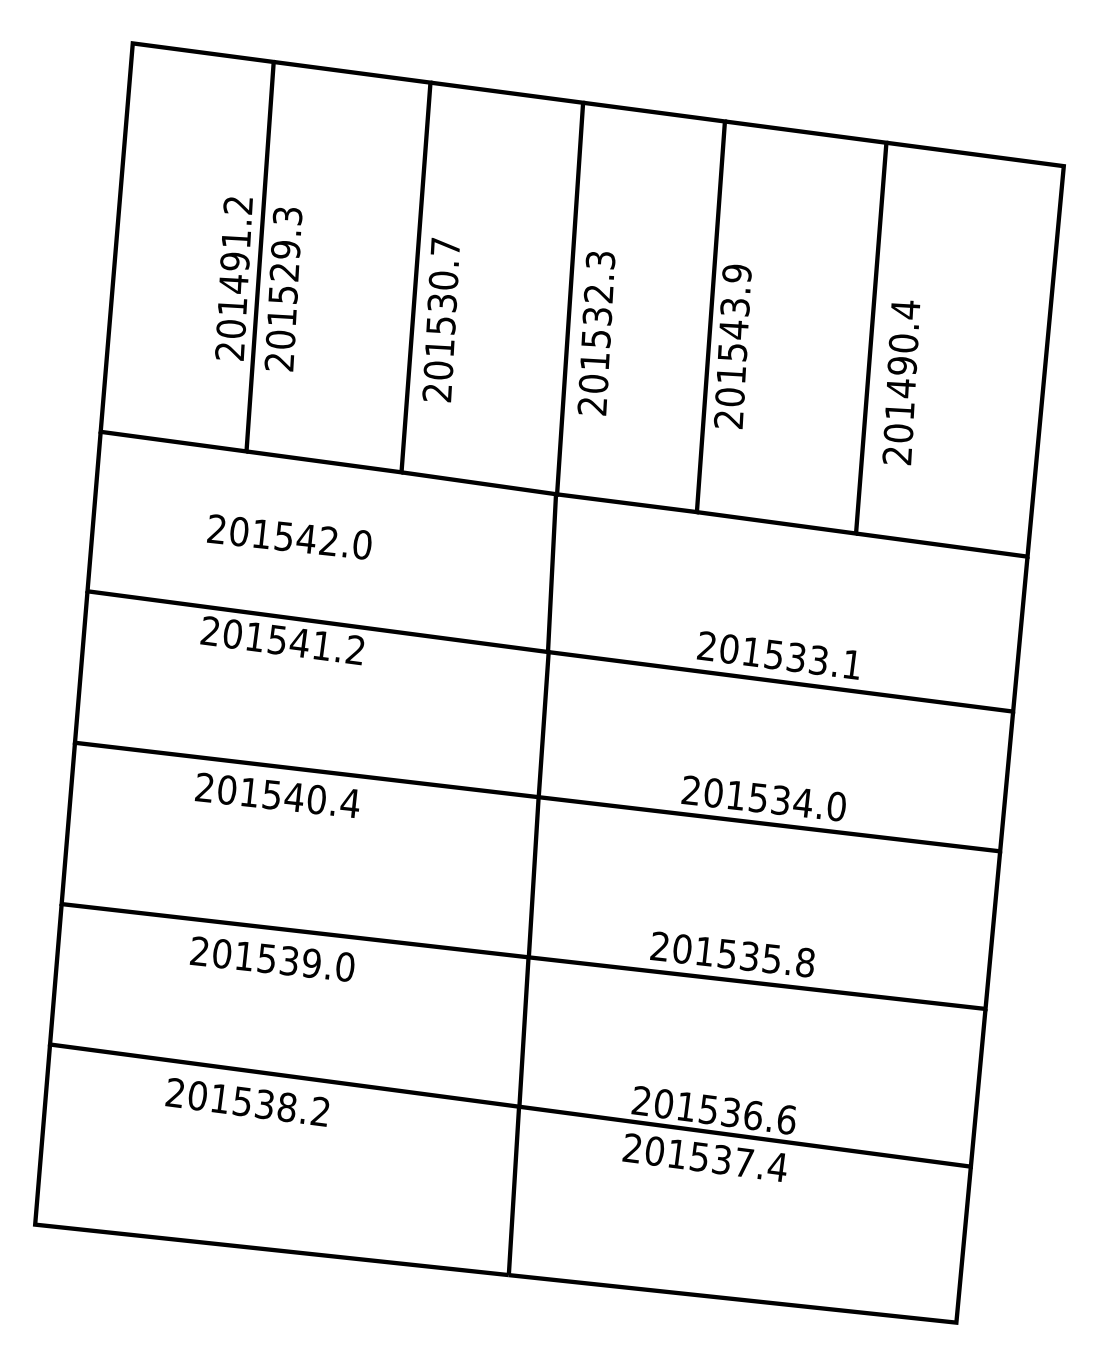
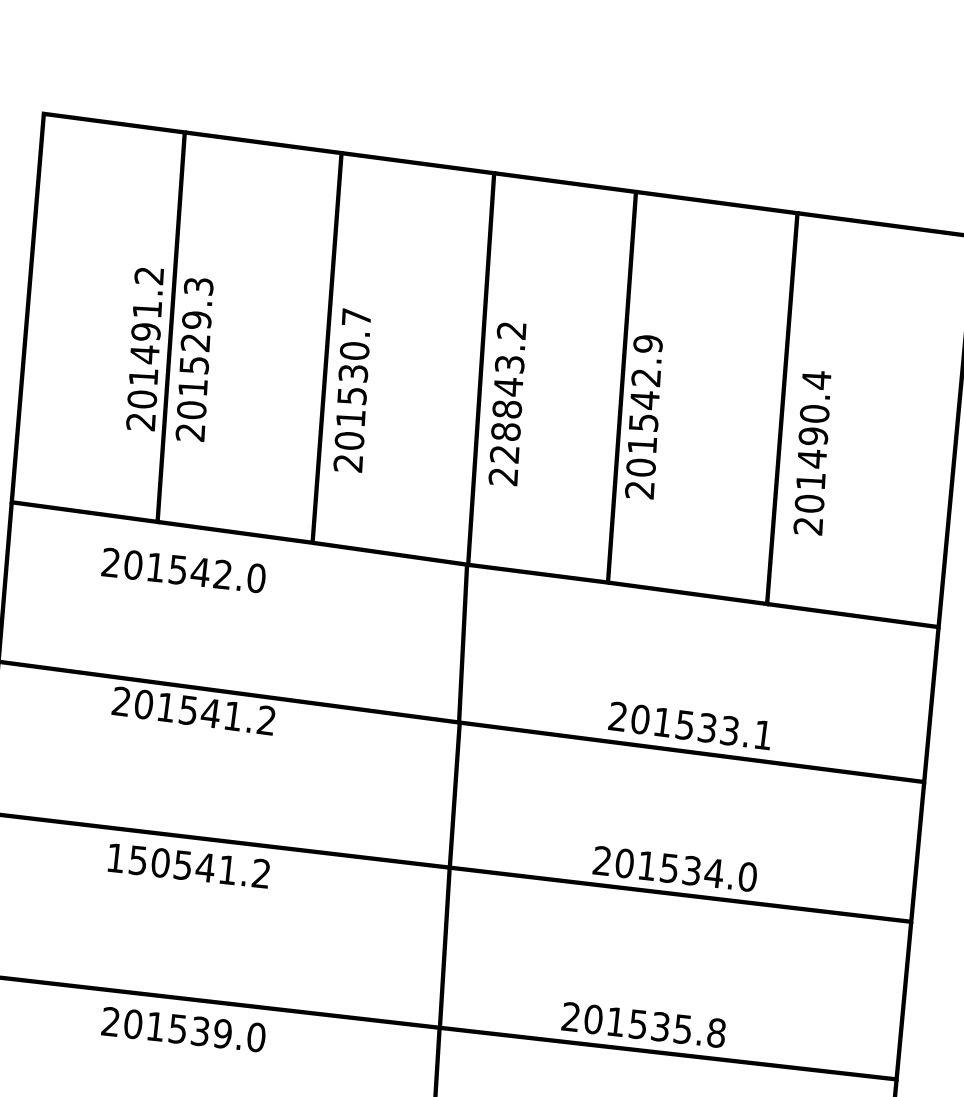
text: (734, 307) -> (645, 377), 201543.9 -> 201542.9
text: (596, 322) -> (507, 392), 201532.3 -> 228843.2
text: (289, 536) -> (183, 569), moved
text: (276, 795) -> (187, 865), 201540.4 -> 150541.2

